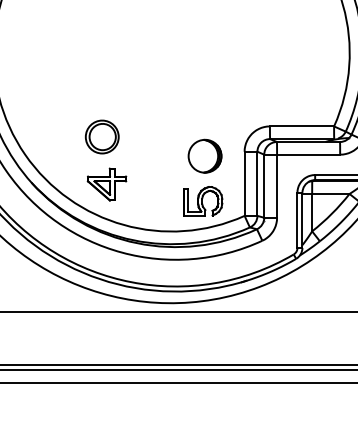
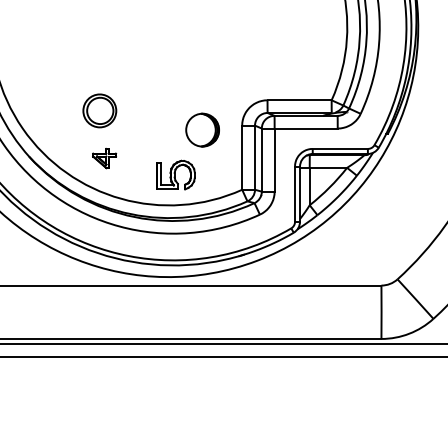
part: (106, 184) -> (104, 158), size x0.6
part: (202, 200) -> (175, 174), moved

